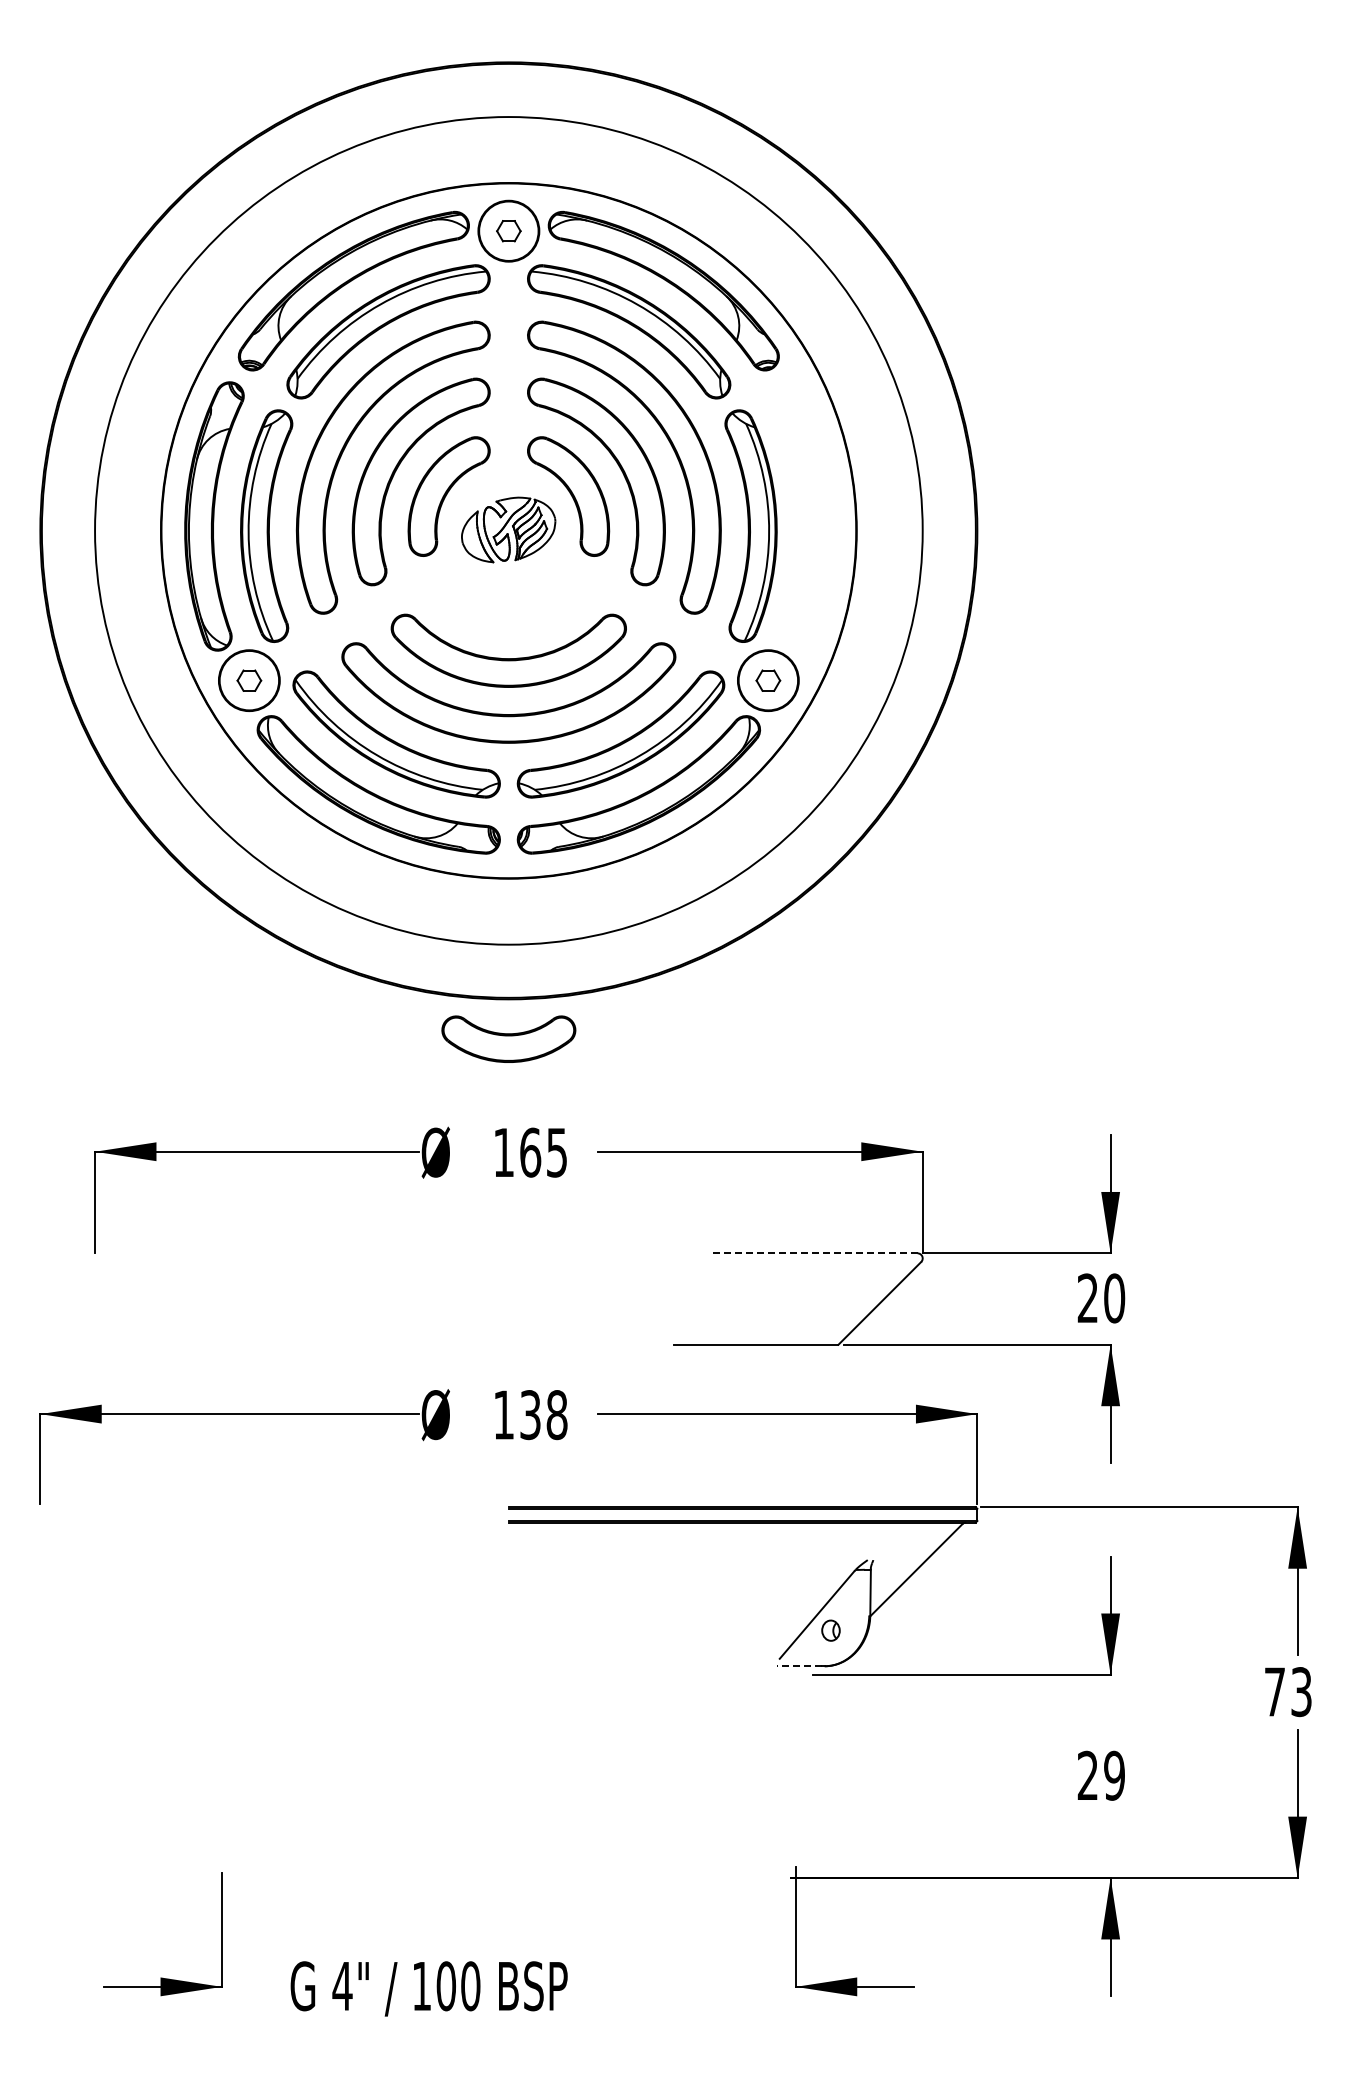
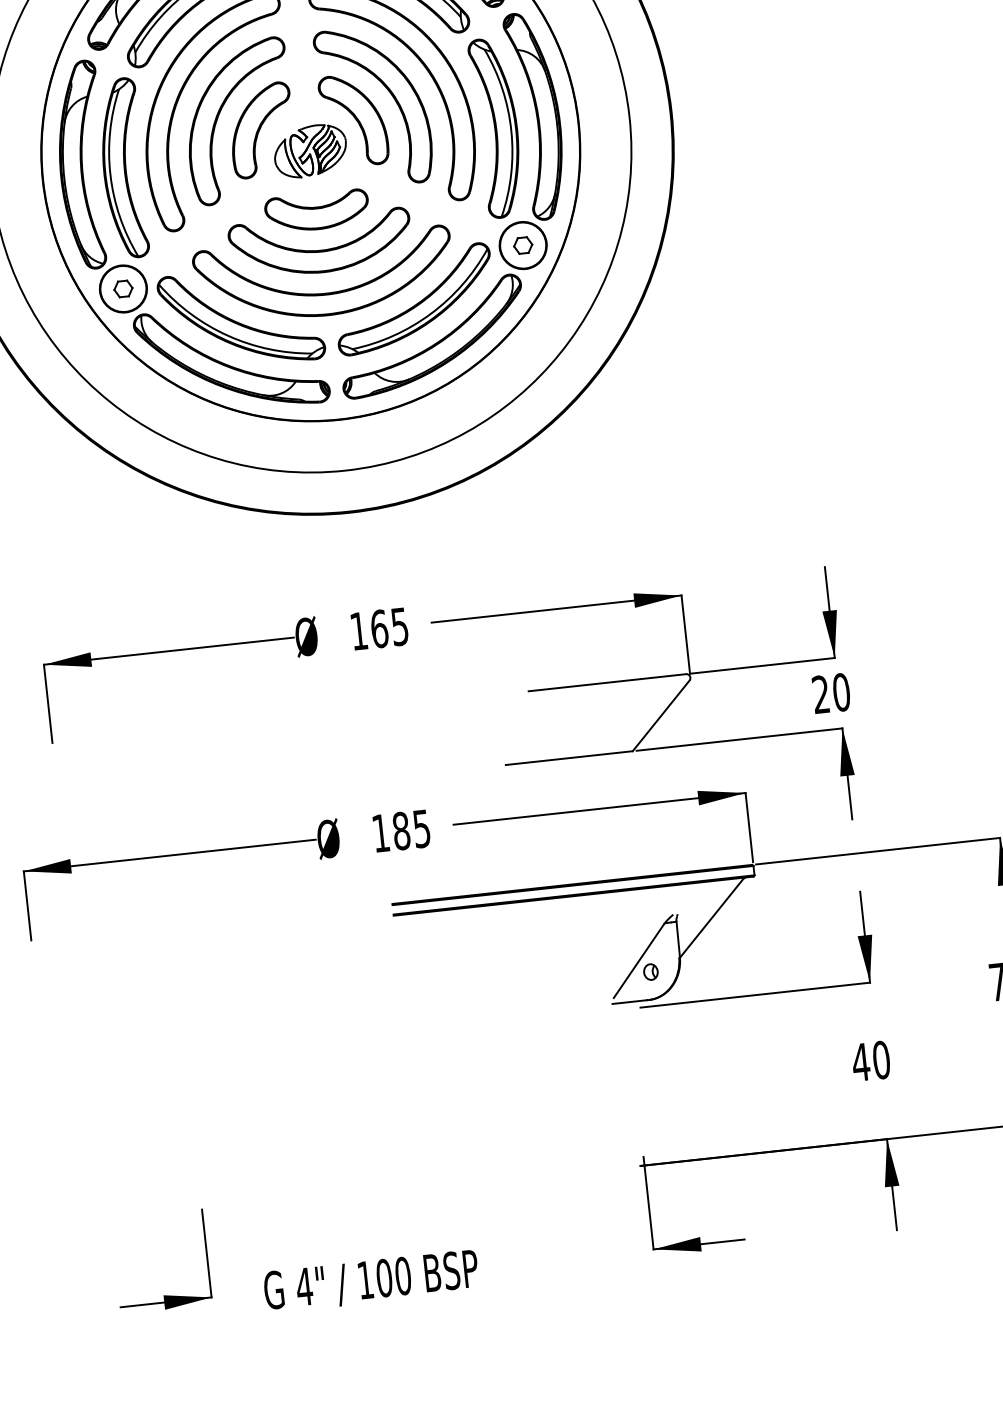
part: (803, 516) -> (536, 116), added
part: (508, 1038) -> (316, 210), moved
line: (815, 1253) -> (607, 682), dashed -> solid
text: (543, 1415) -> (411, 830), 138 -> 185
line: (799, 1666) -> (629, 1002), dashed -> solid
text: (1100, 1775) -> (870, 1061), 29 -> 40

